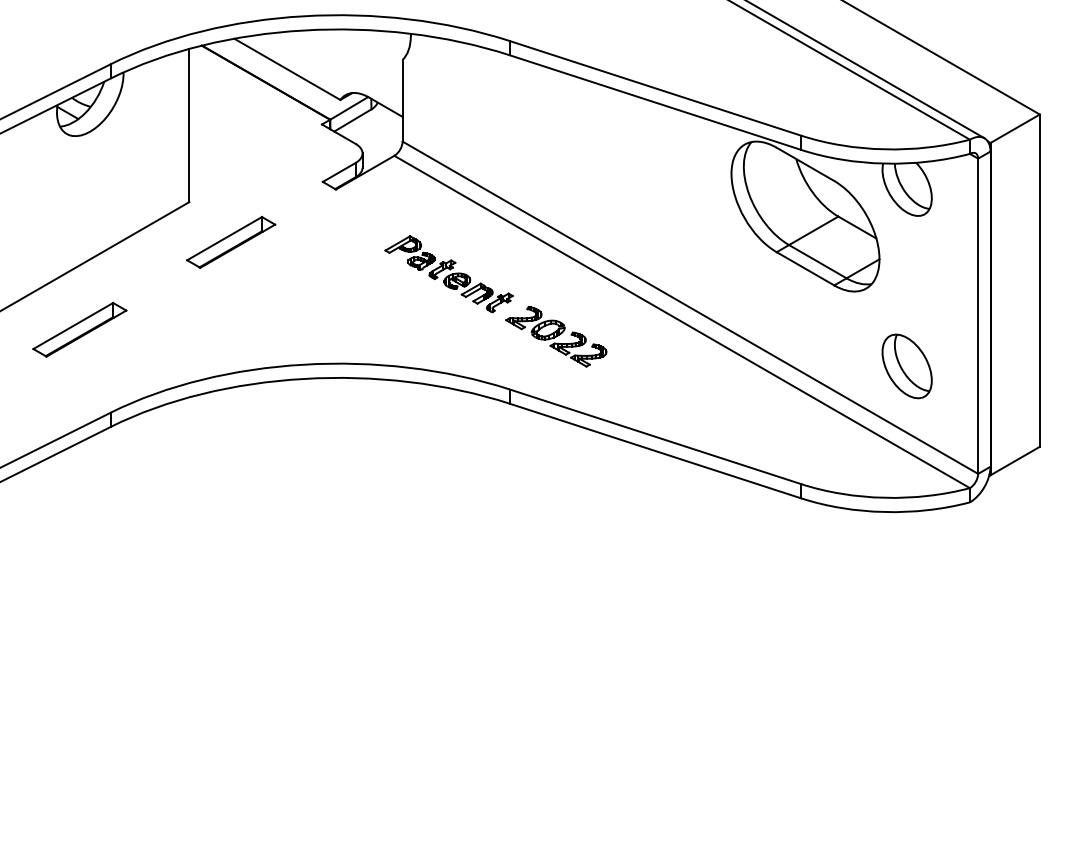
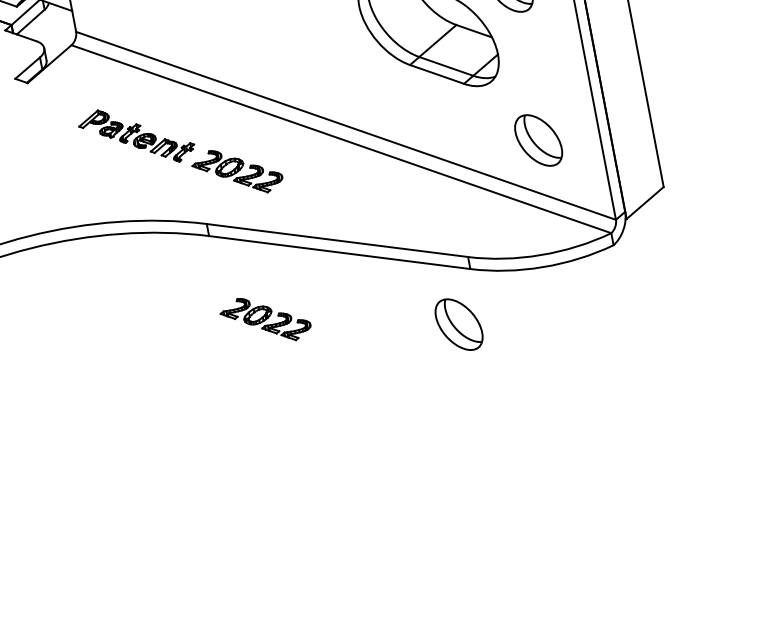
part: (556, 511) -> (265, 319), added
part: (775, 559) -> (458, 324), added

